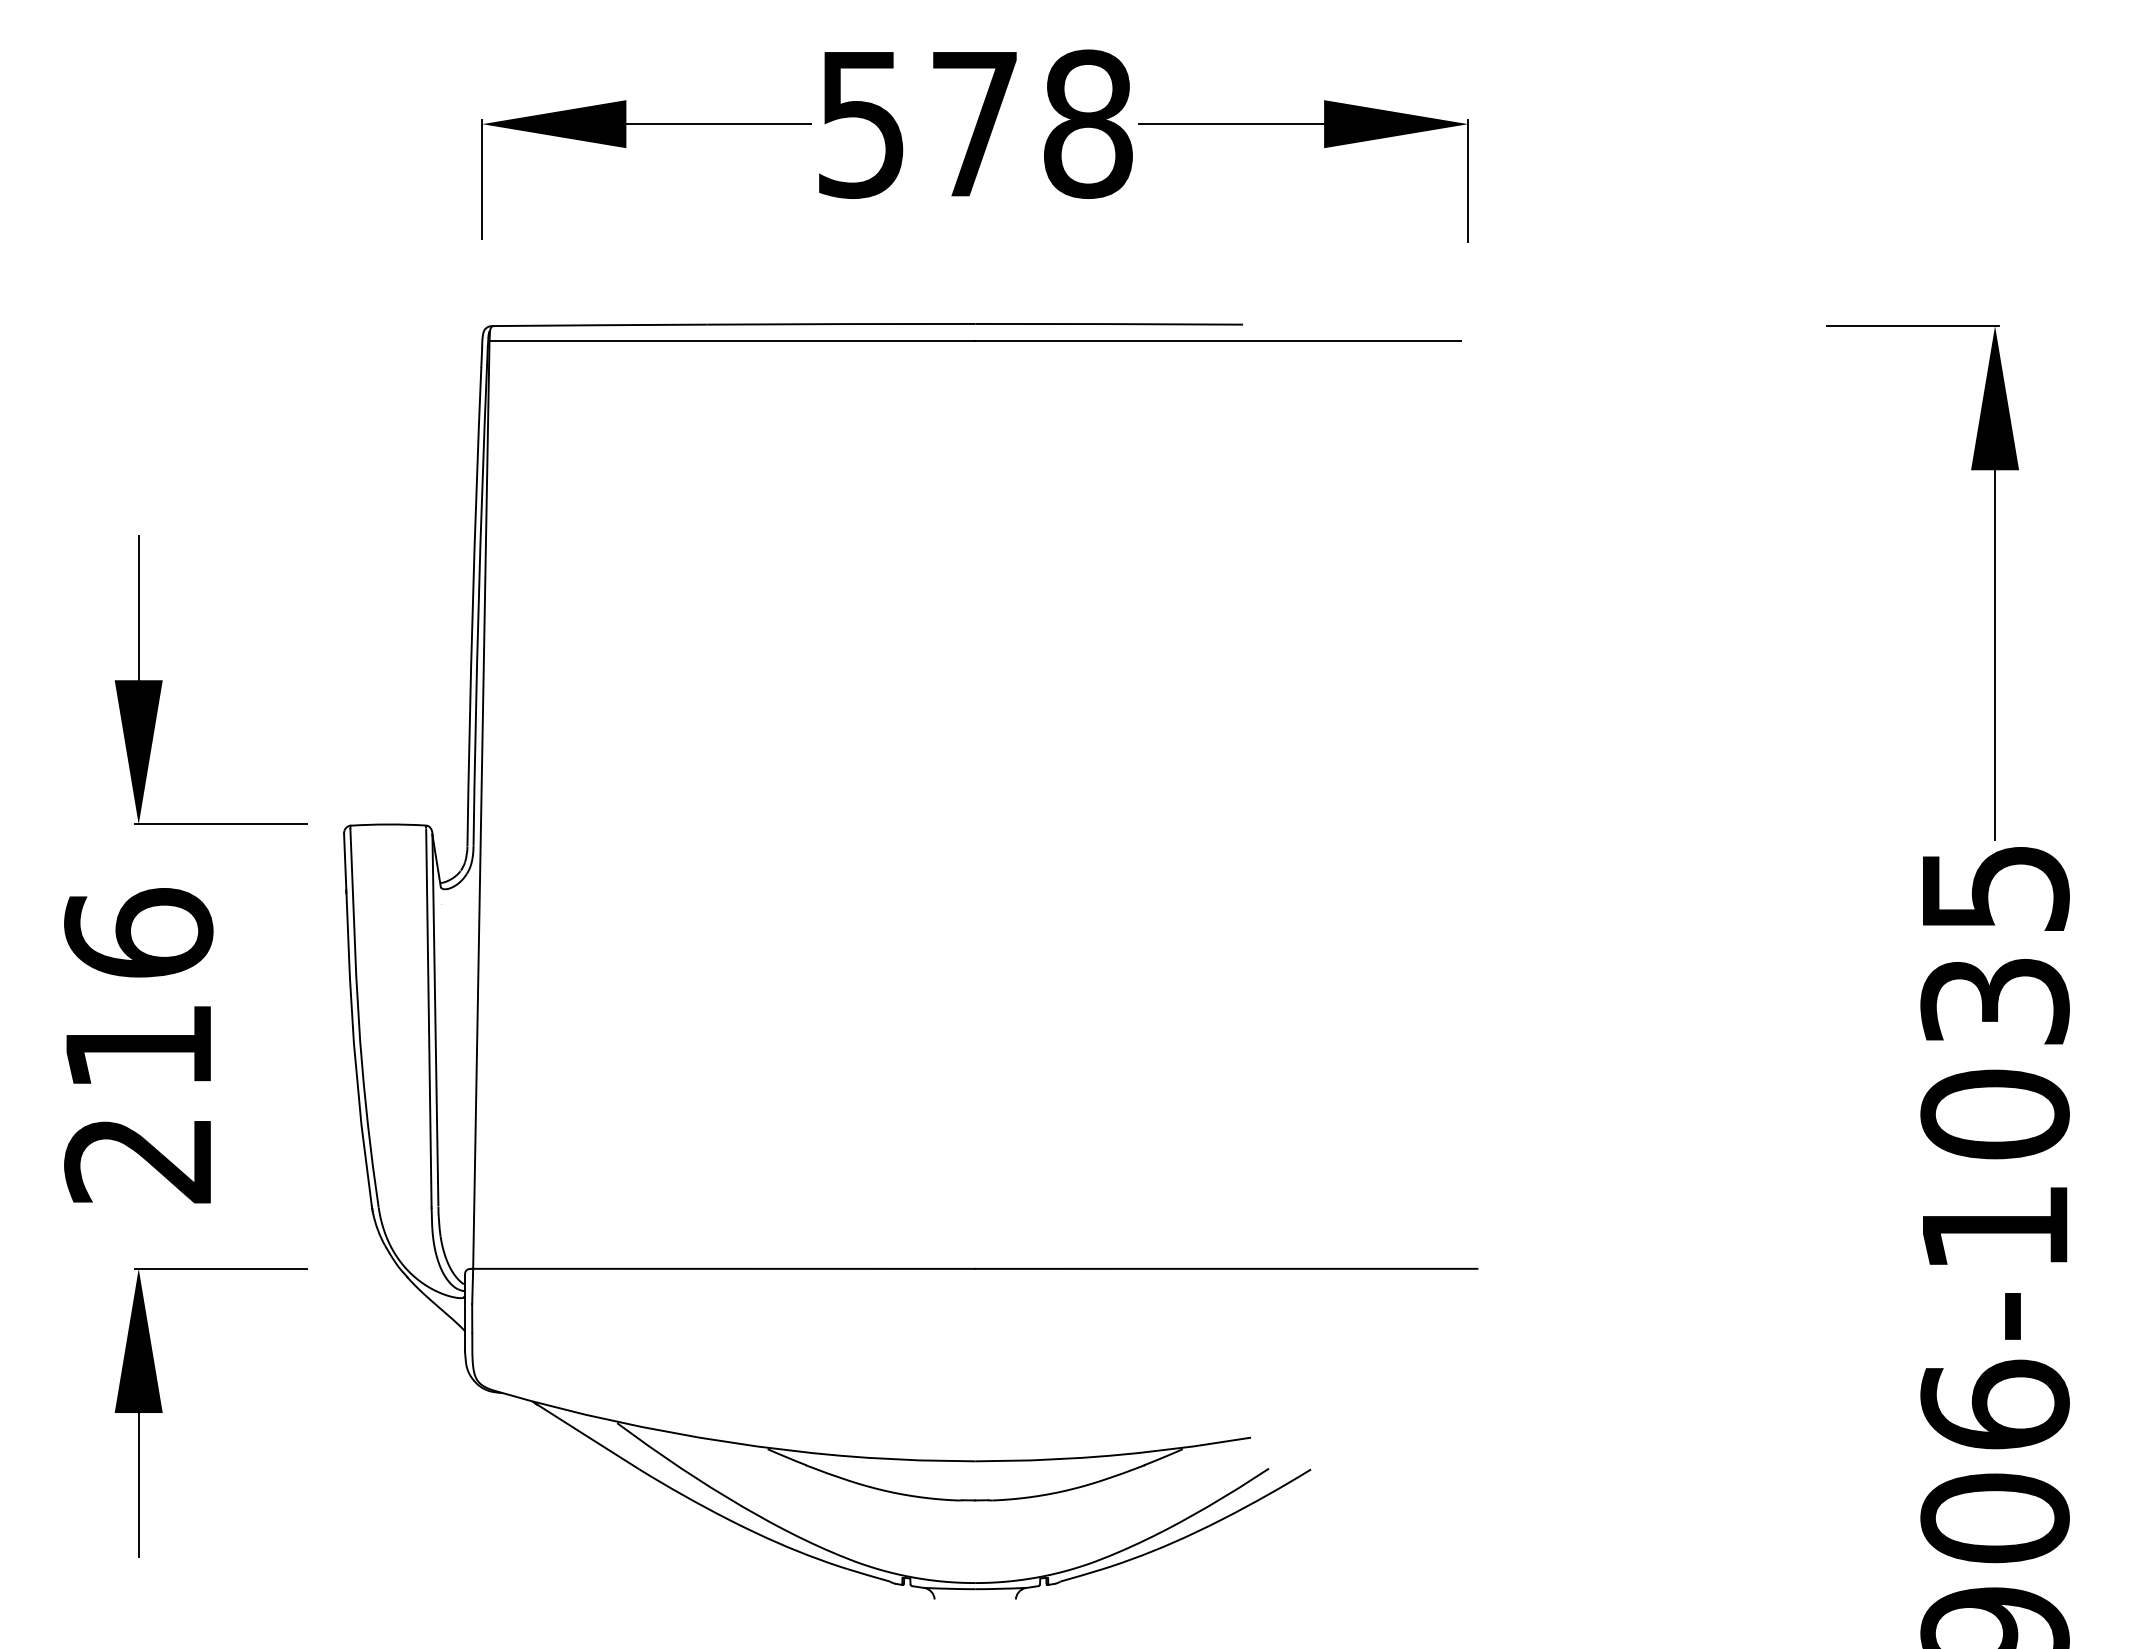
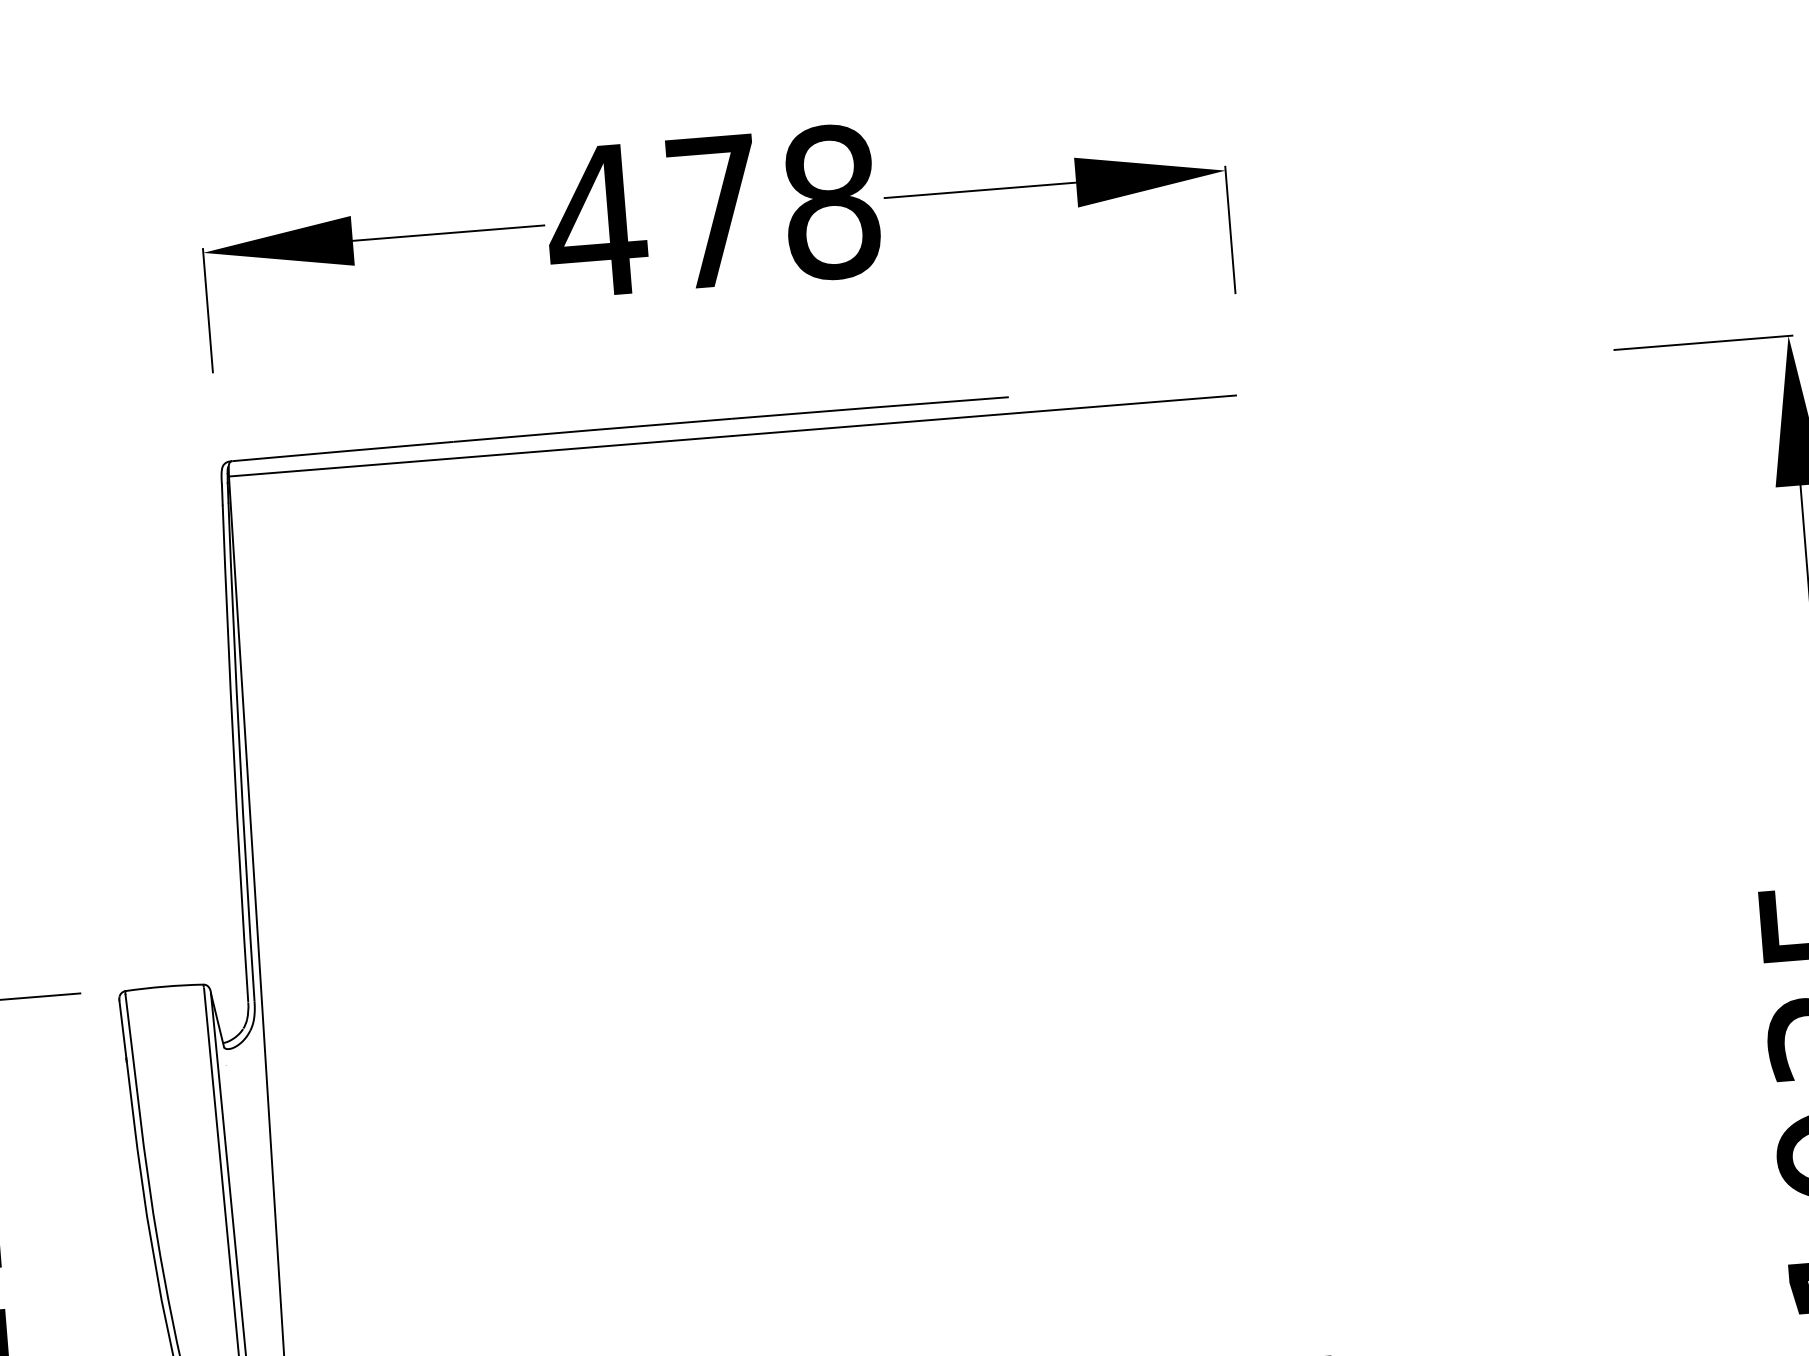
text: (861, 125) -> (596, 222), 578 -> 478

